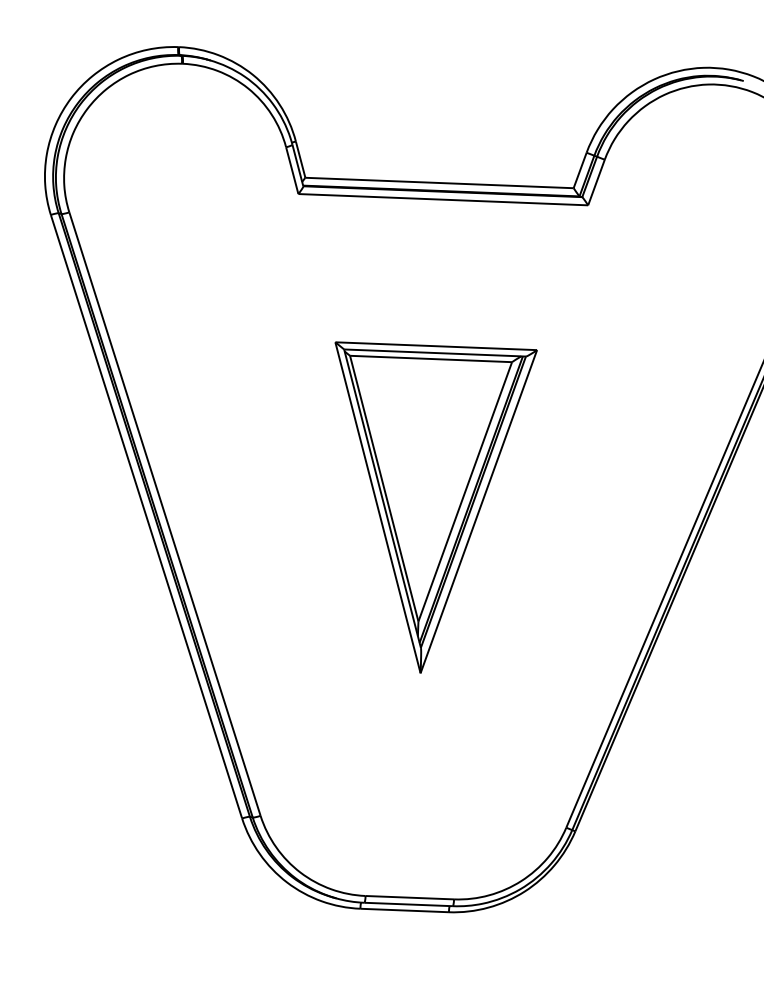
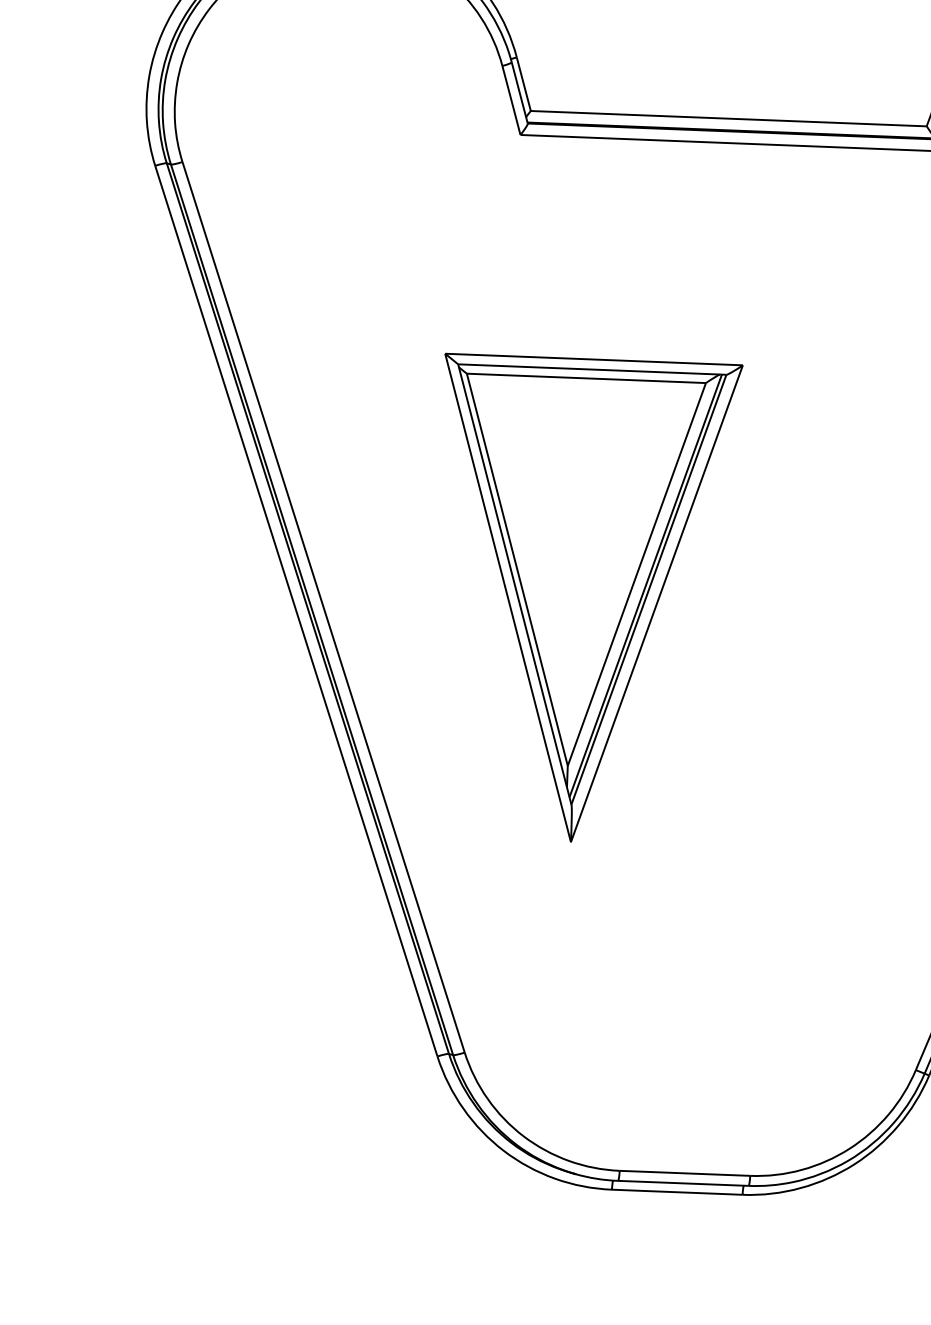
part: (435, 507) -> (592, 597), moved

